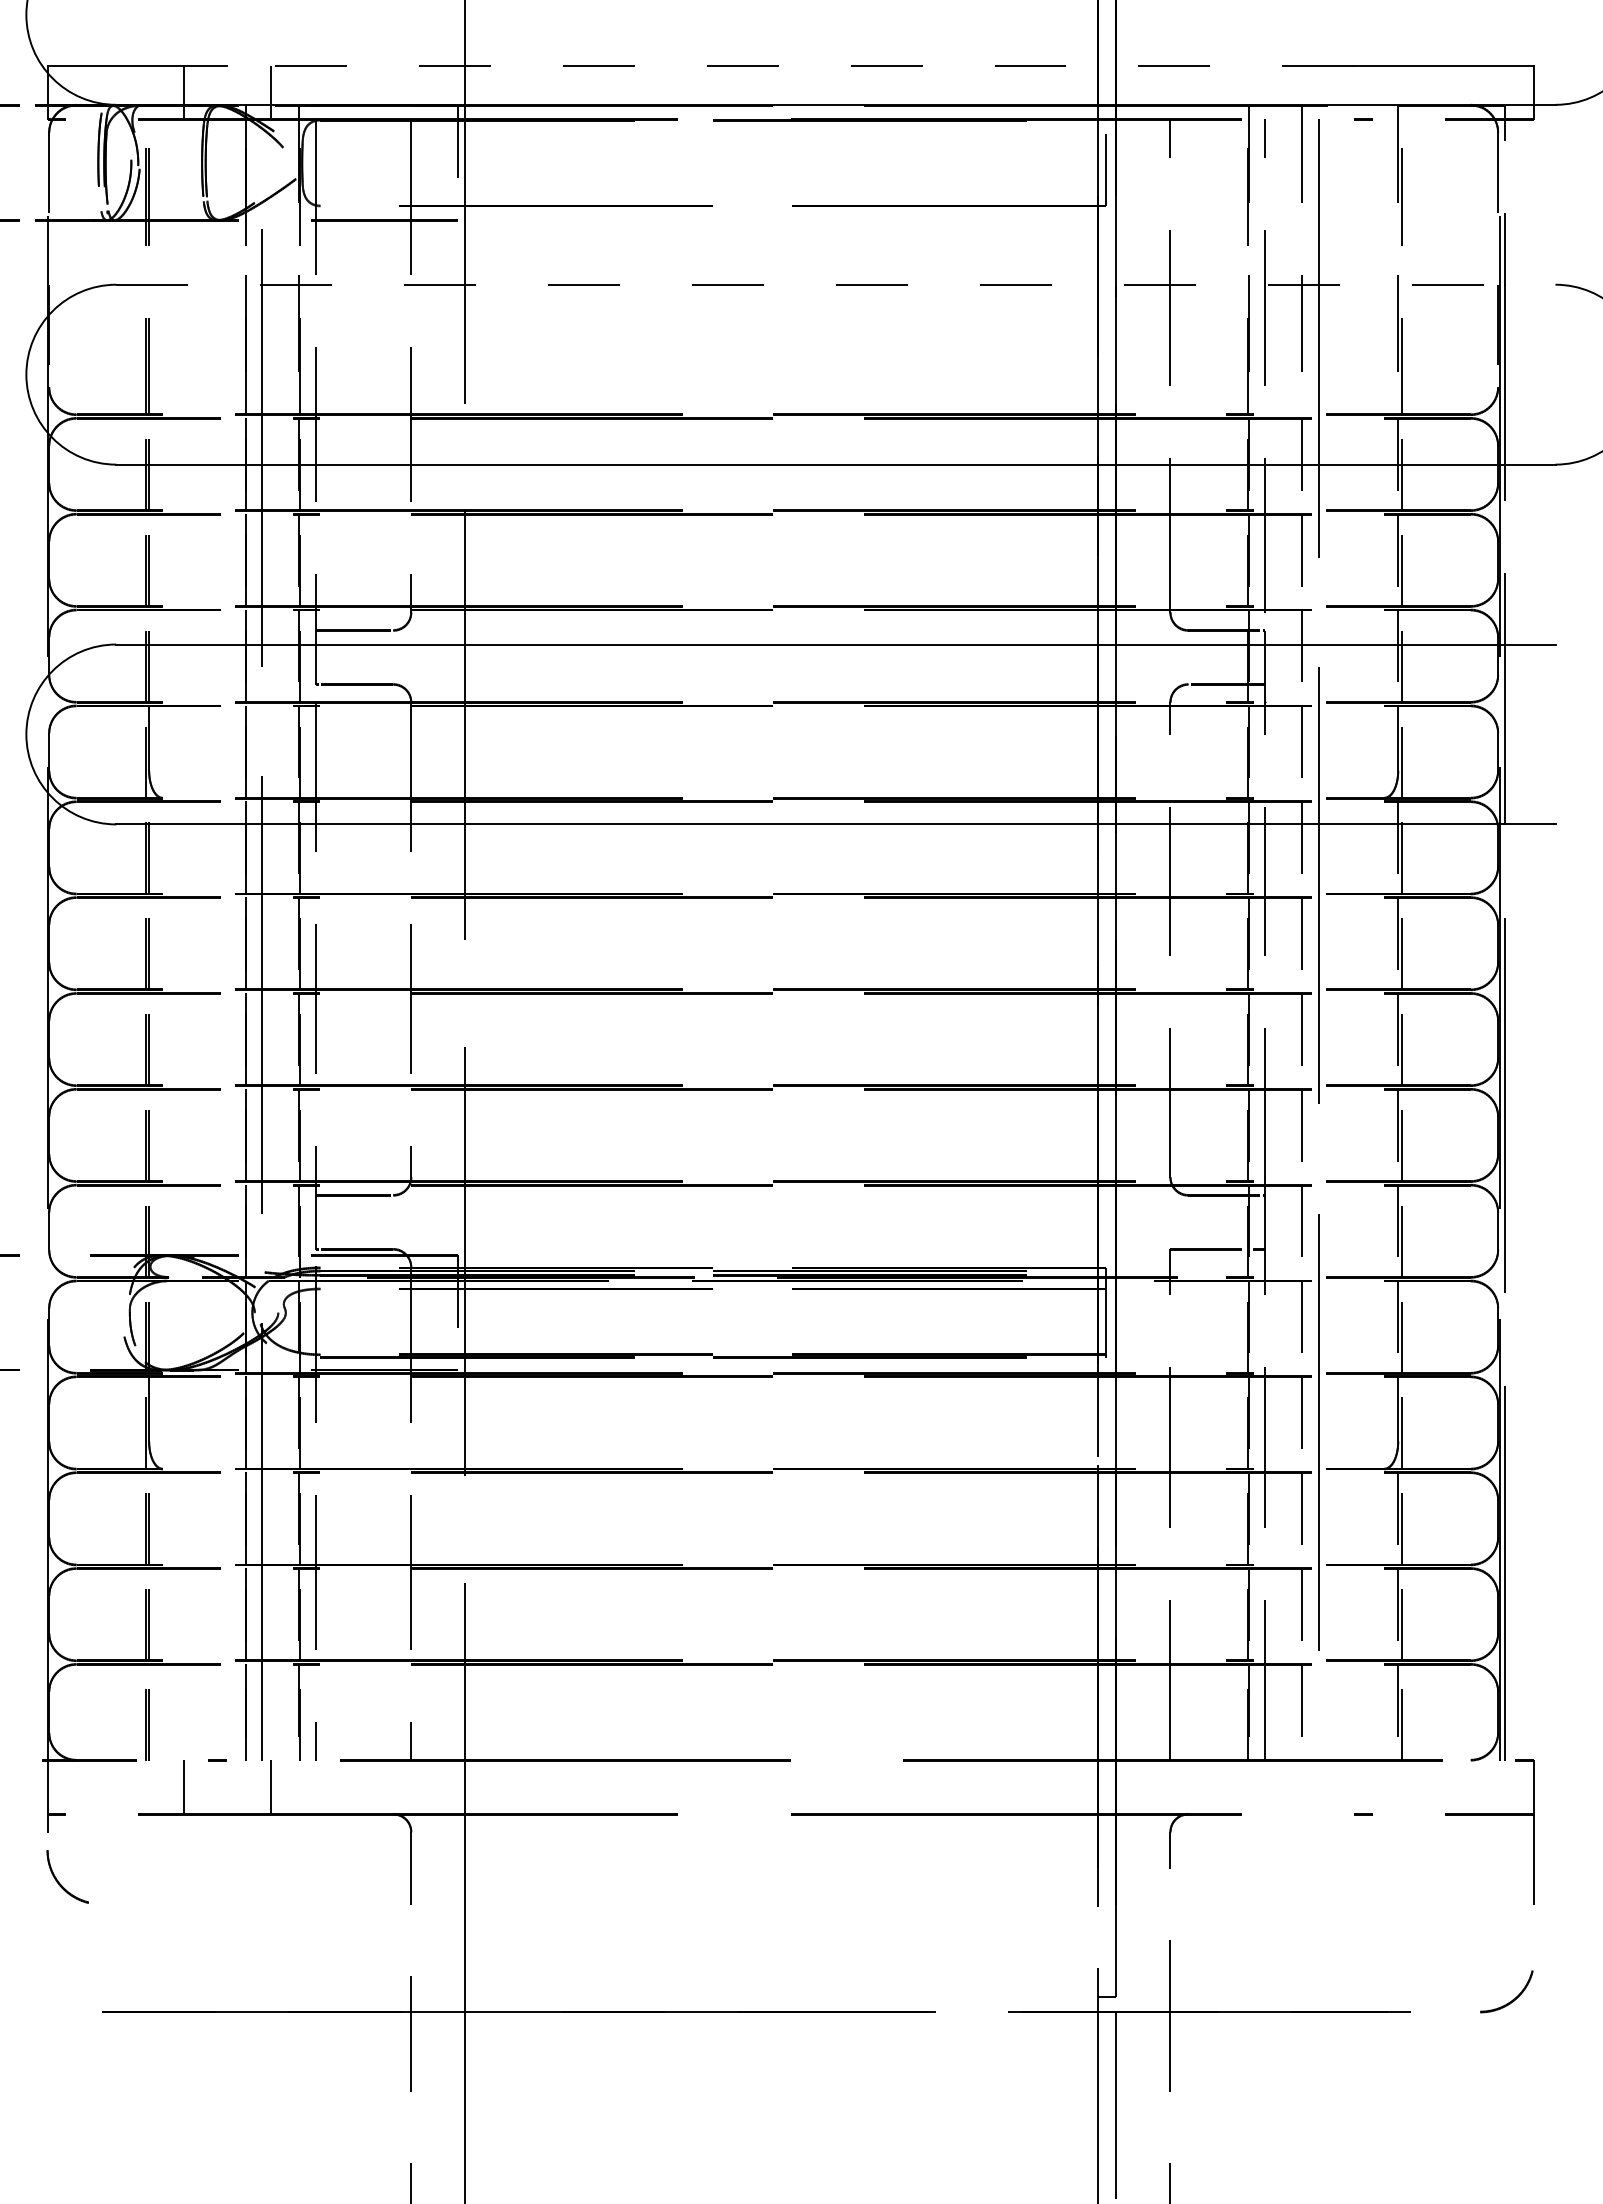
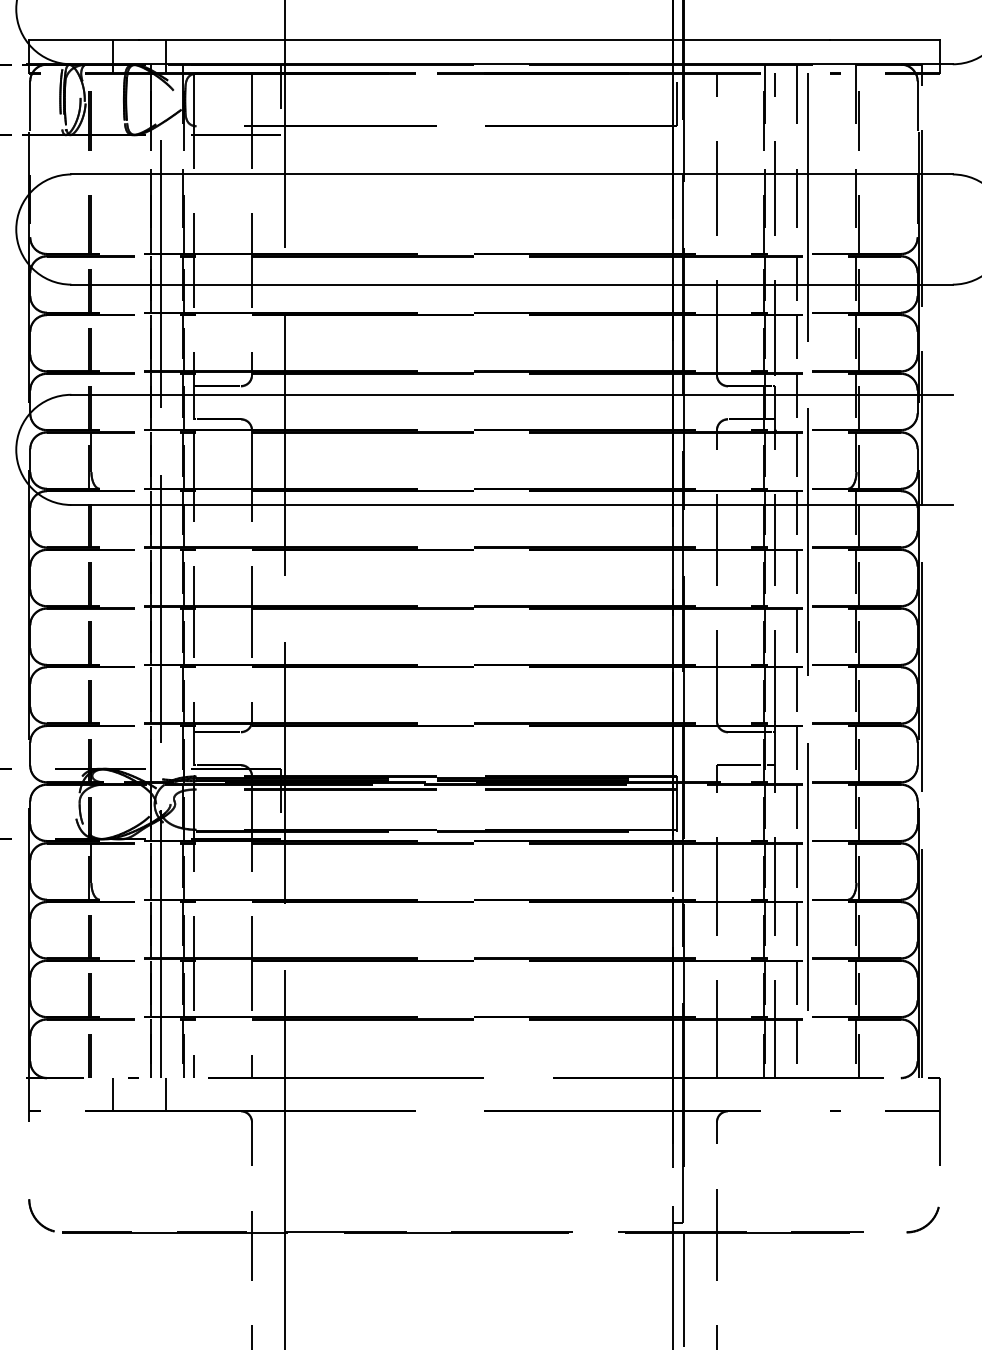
line: (789, 65) -> (483, 40), dashed -> solid
line: (836, 284) -> (512, 174), dashed -> solid
part: (67, 1876) -> (41, 1215), moved

